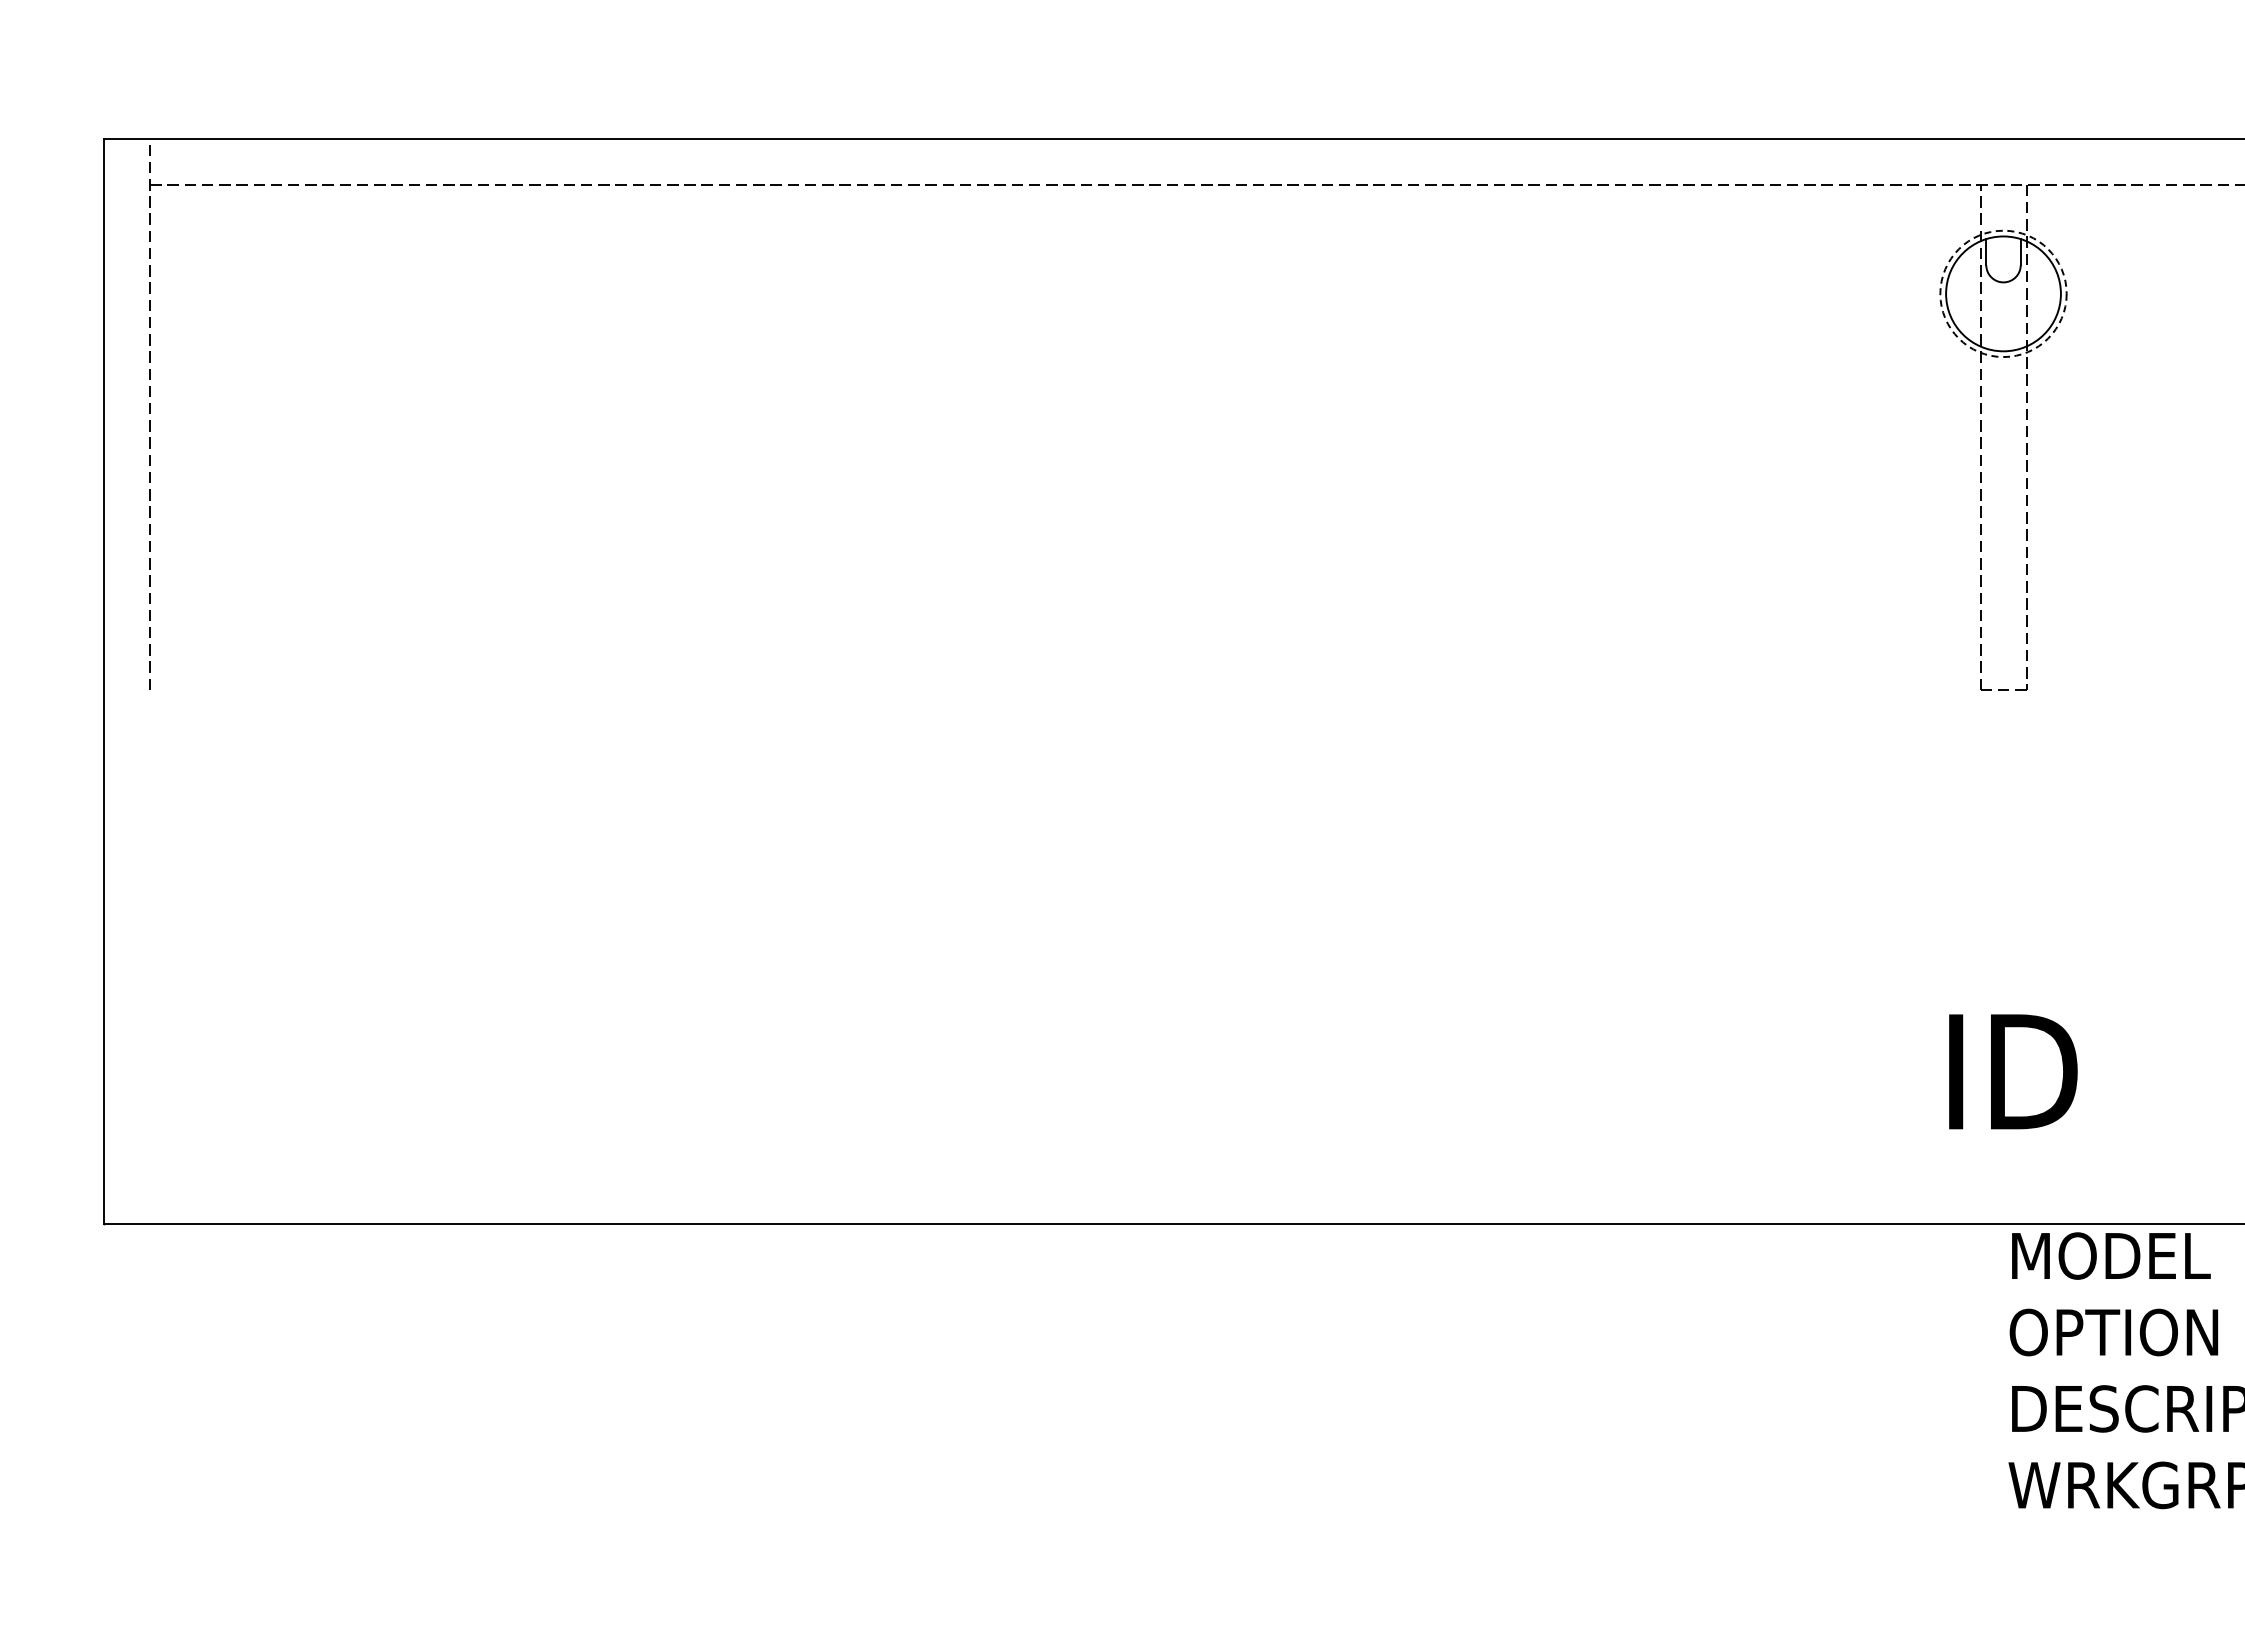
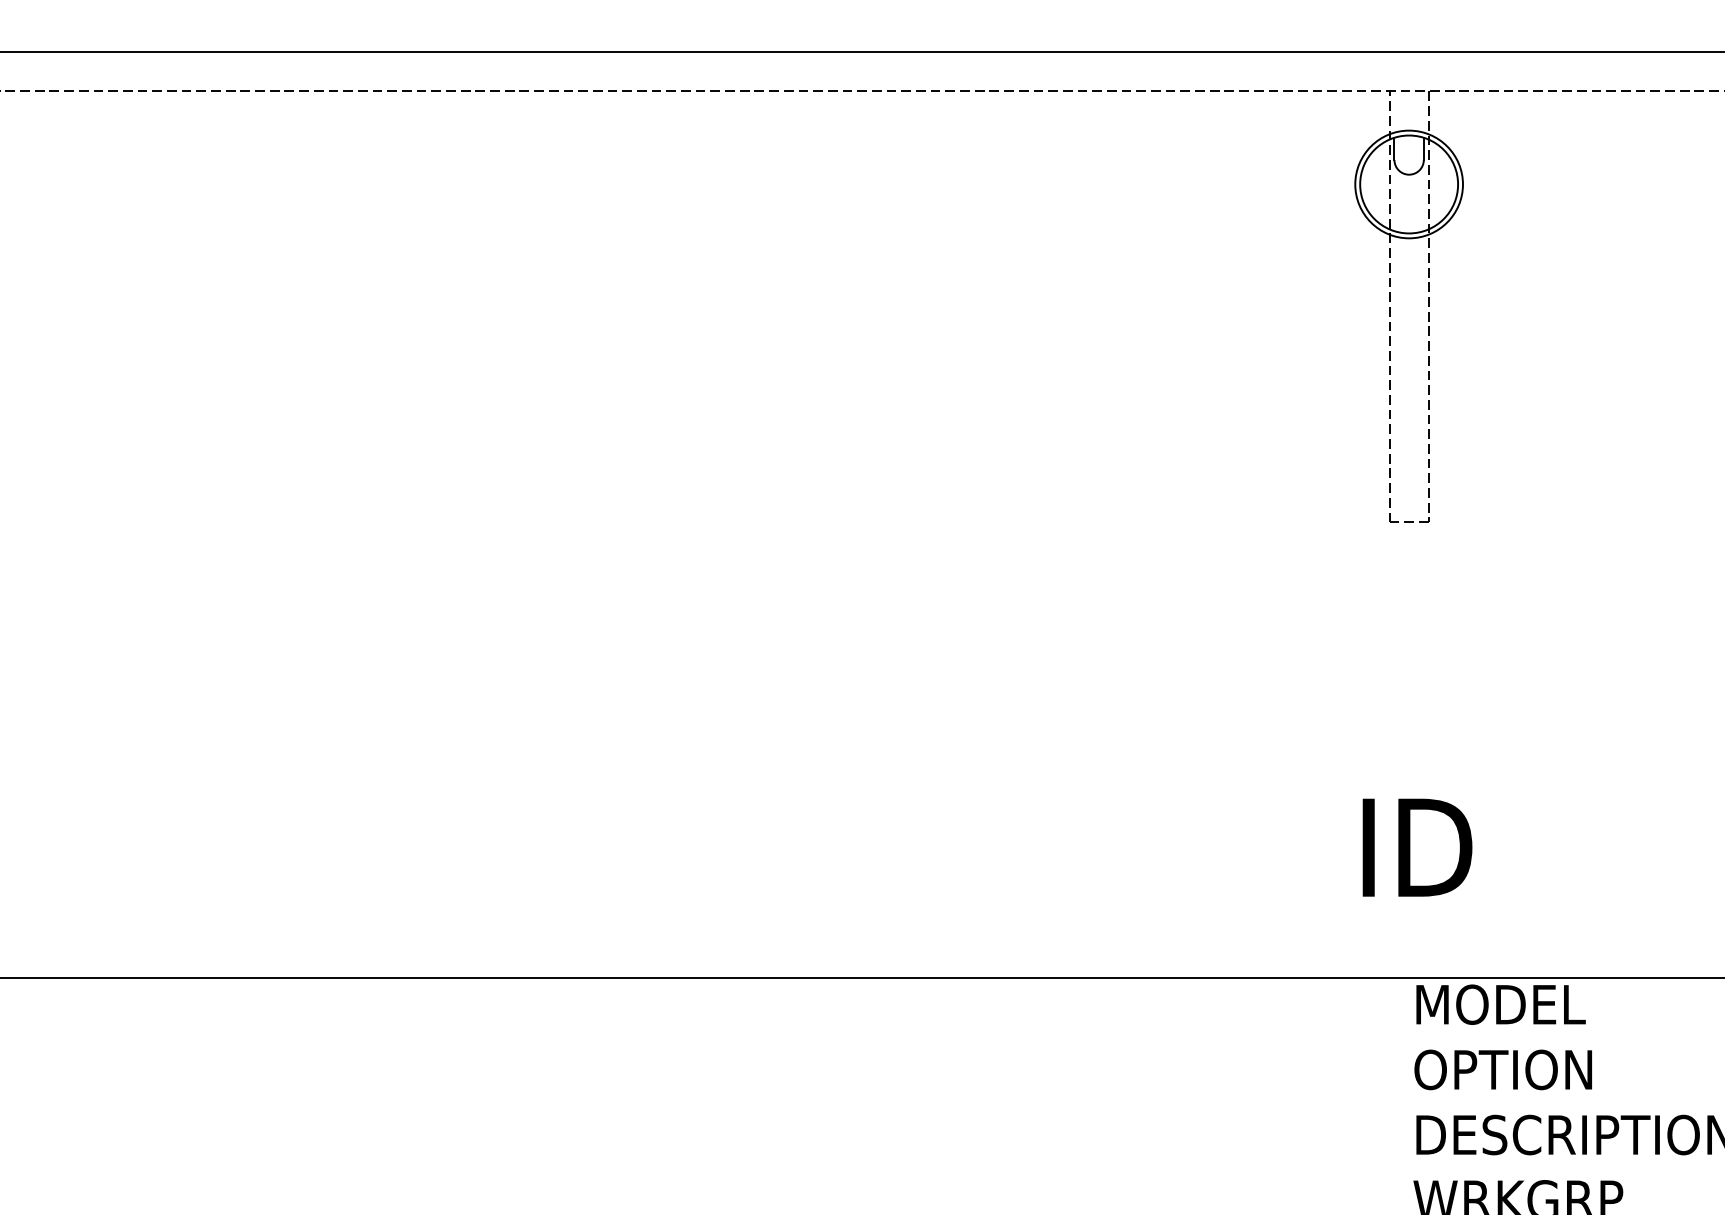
circle: (2003, 293) -> (1409, 184), dashed -> solid

